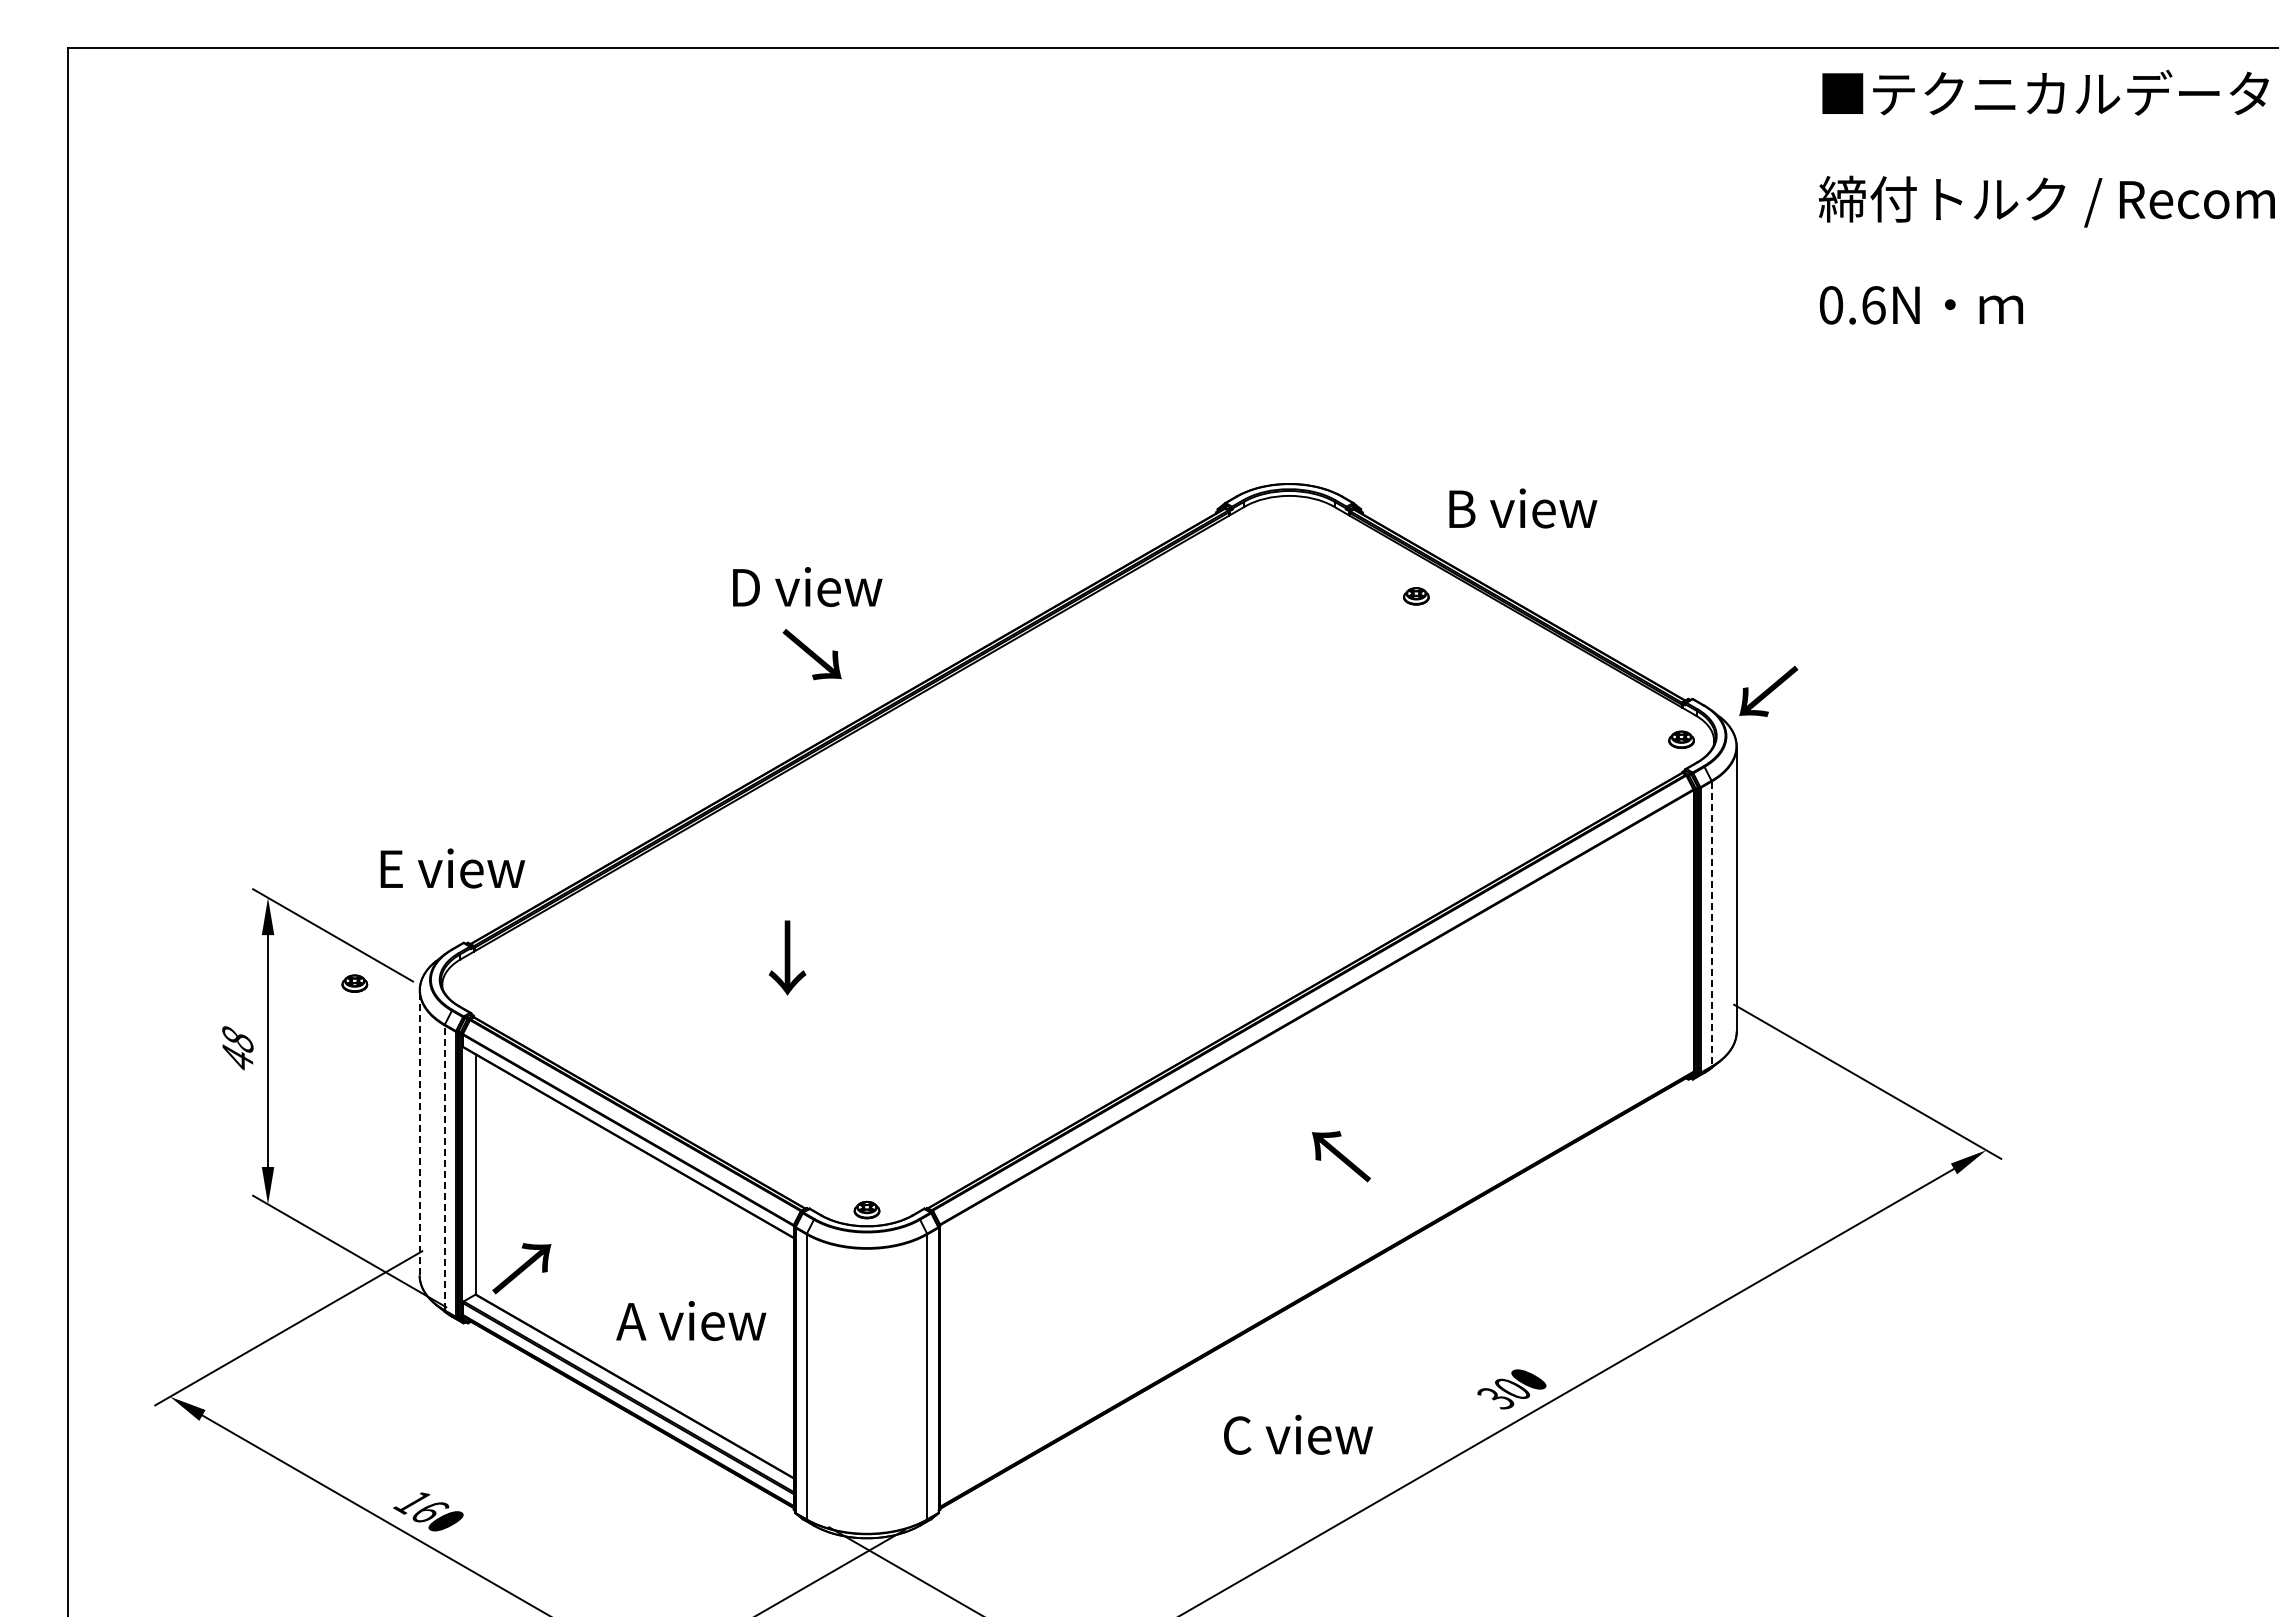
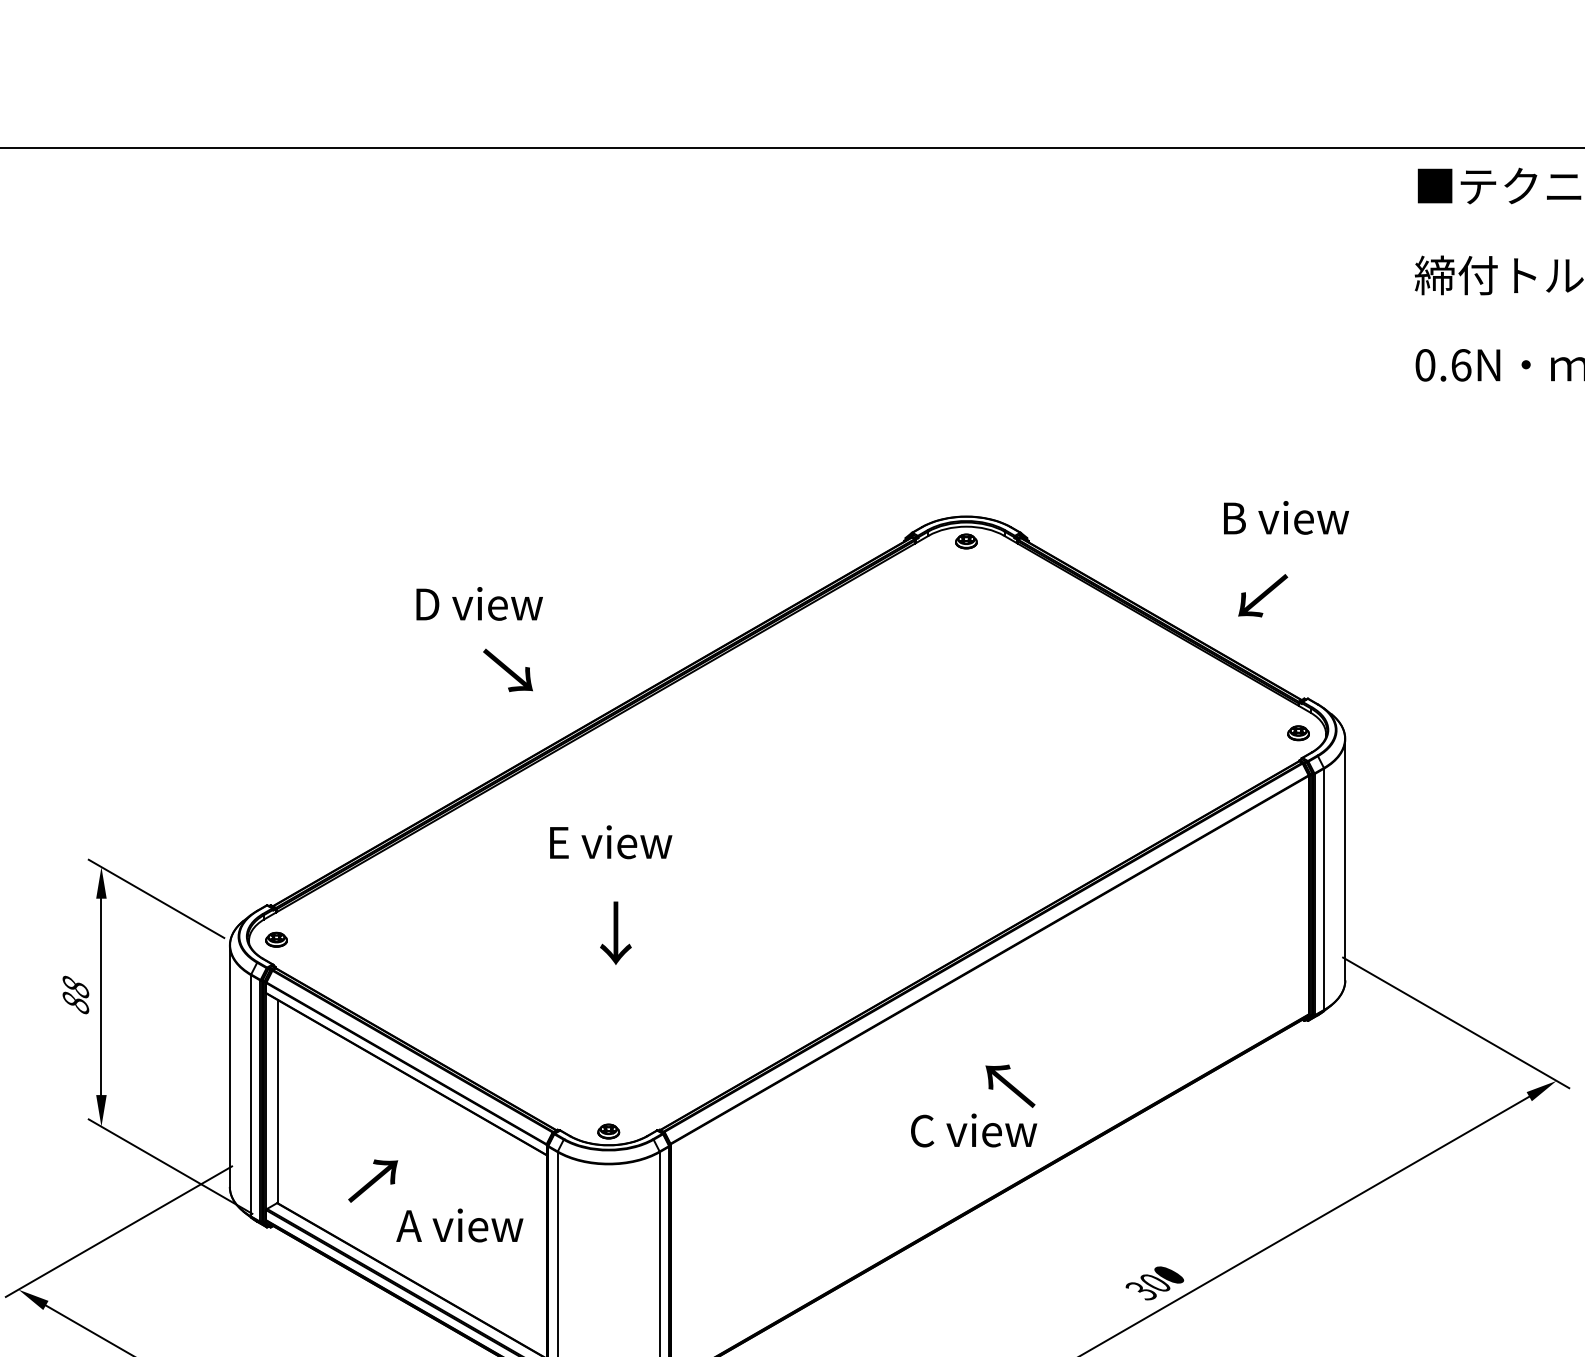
text: (1523, 508) -> (1286, 517), moved
text: (807, 587) -> (479, 604), moved
part: (1416, 596) -> (966, 541), moved
text: (811, 654) -> (507, 670), moved
text: (1768, 691) -> (1262, 595), moved
text: (452, 868) -> (610, 842), moved
line: (1711, 924) -> (1323, 889), dashed -> solid
text: (787, 957) -> (615, 932), moved
part: (354, 983) -> (276, 939), moved
text: (237, 1057) -> (75, 1002), 48 -> 88
line: (419, 1132) -> (229, 1065), dashed -> solid
line: (444, 1167) -> (250, 1095), dashed -> solid
text: (521, 1268) -> (372, 1181), moved
text: (1298, 1434) -> (974, 1130), moved

